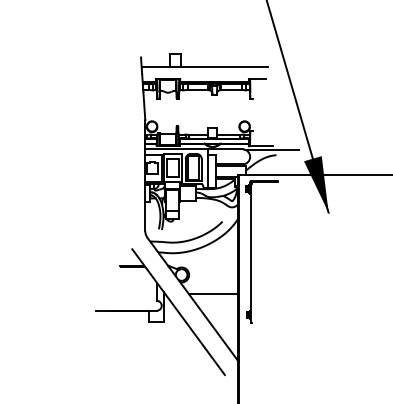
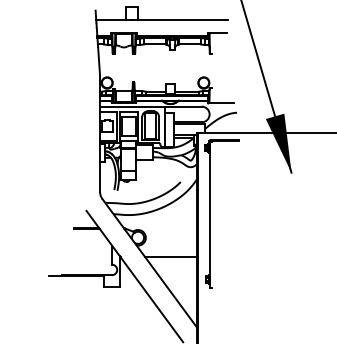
line: (272, 149) -> (232, 106), removed

